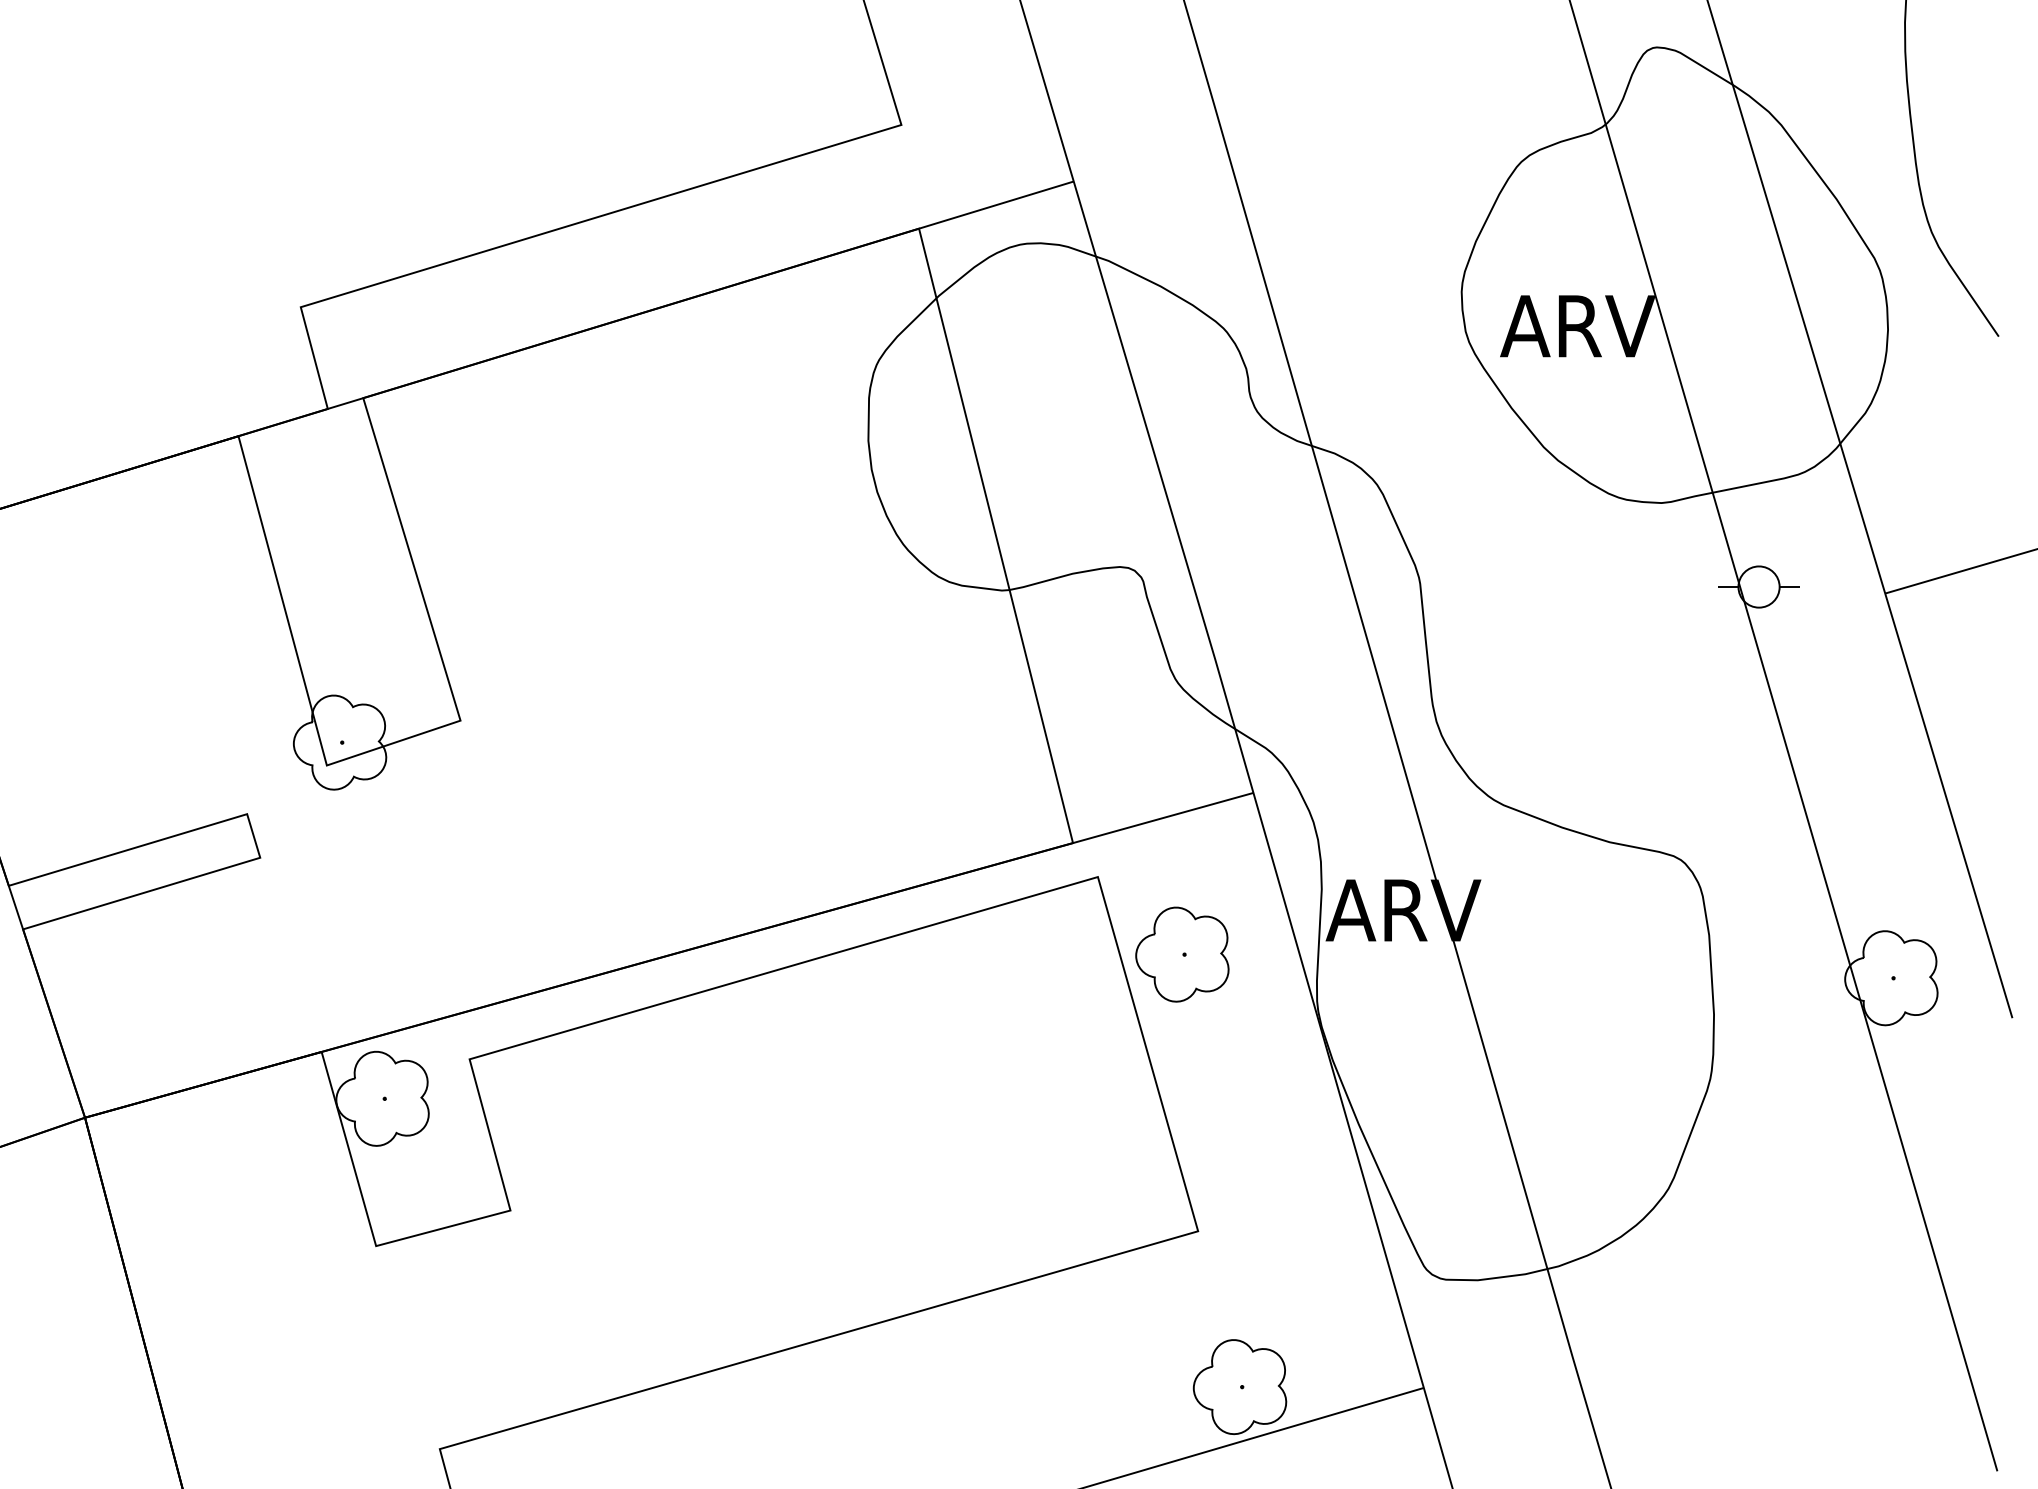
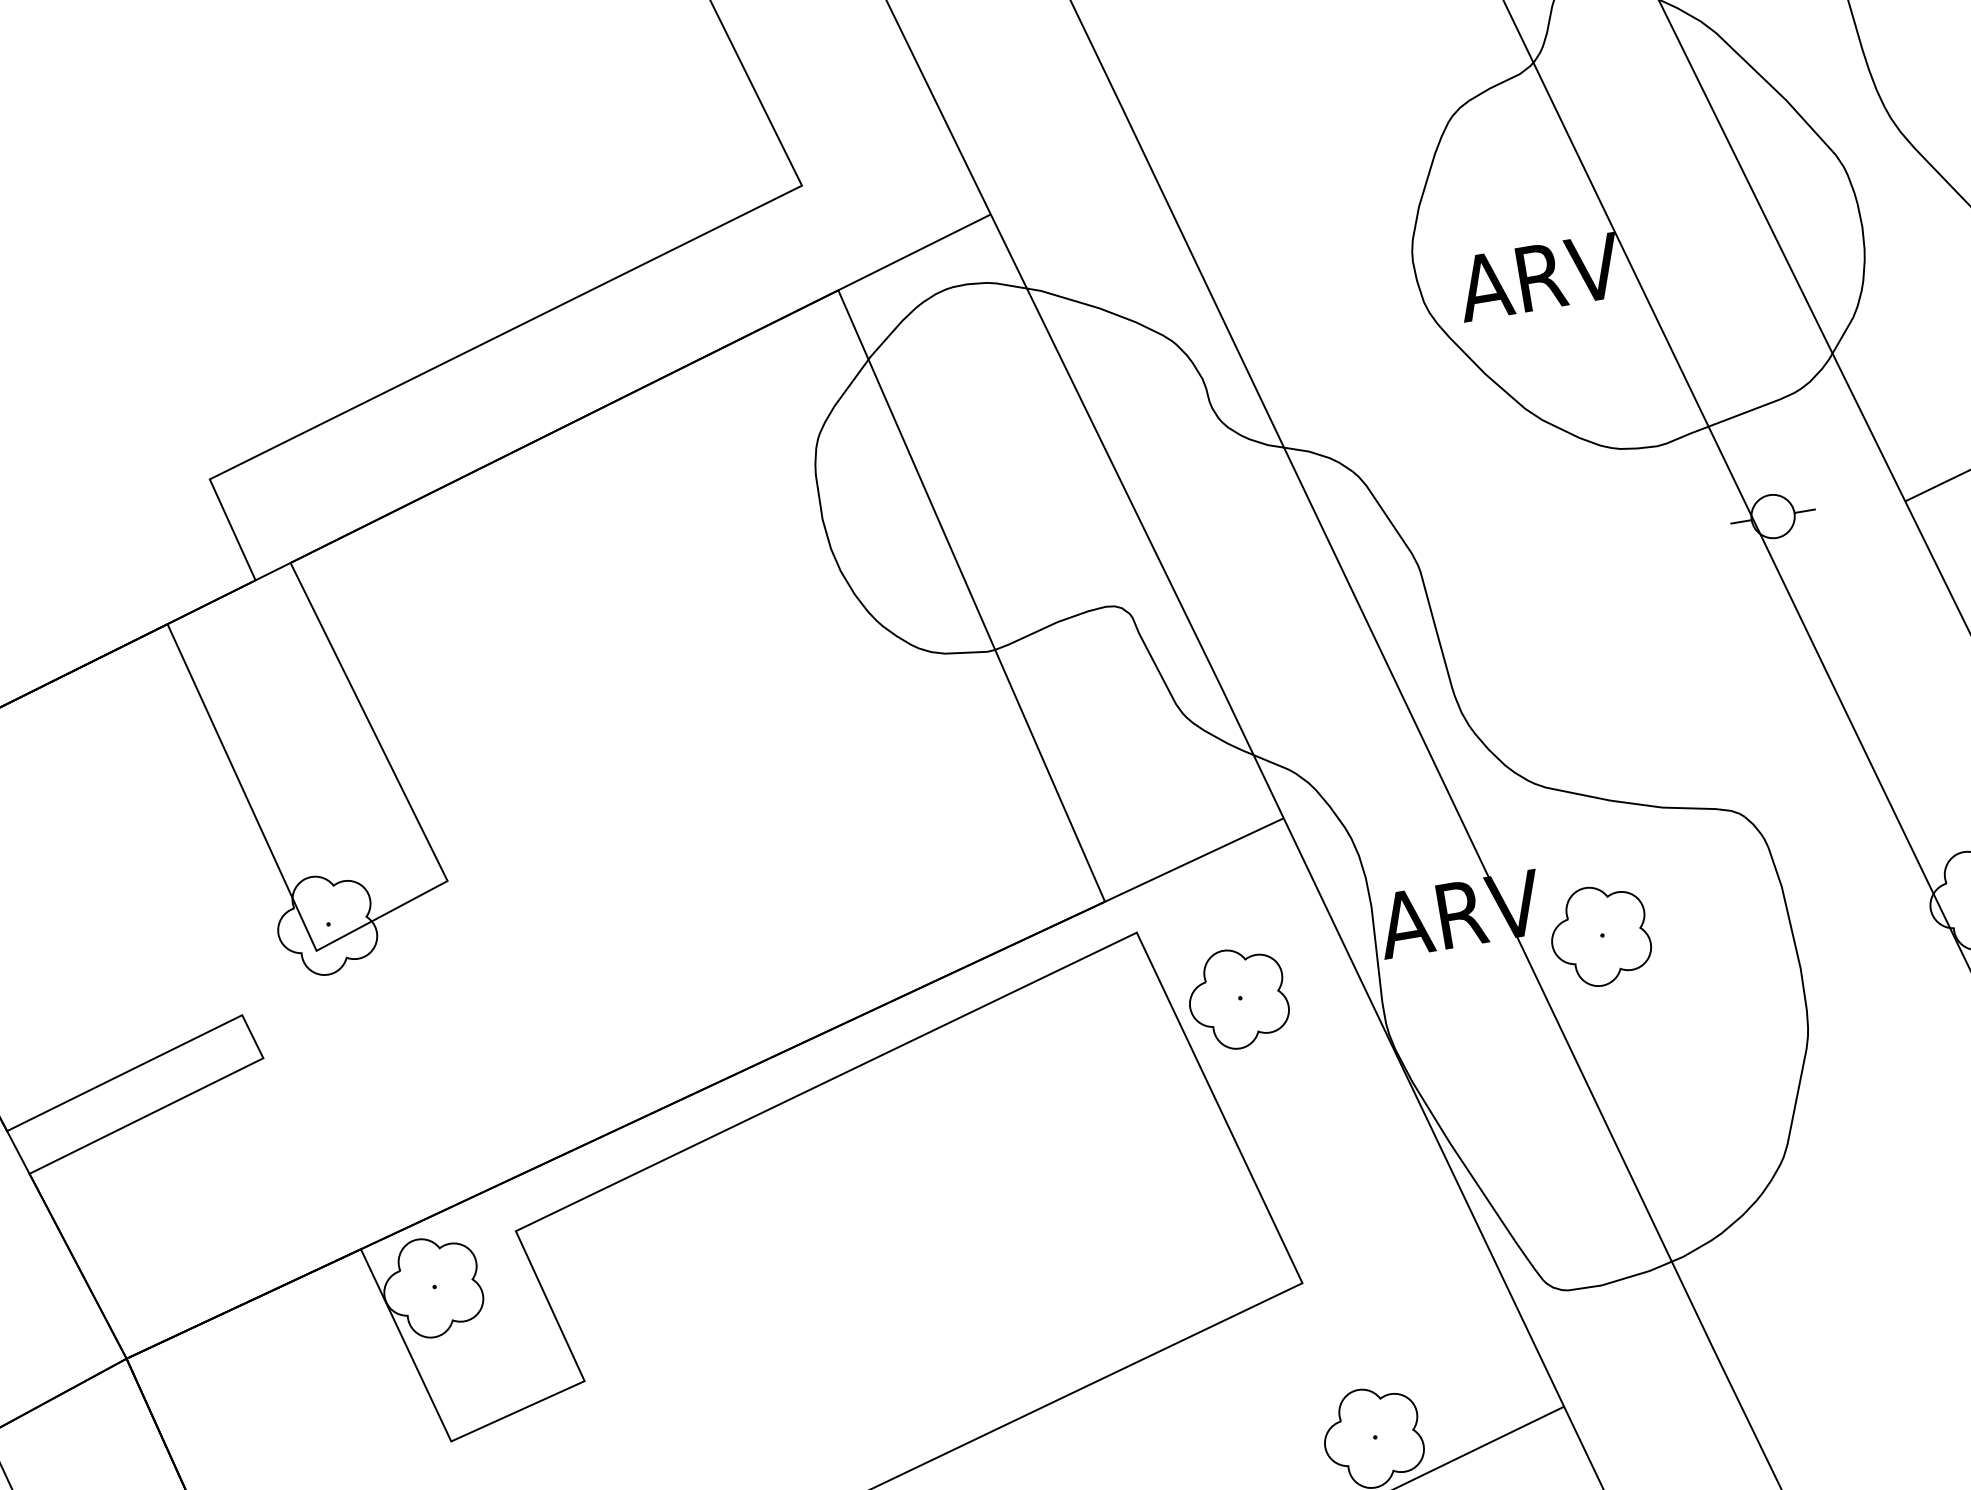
part: (1531, 952) -> (1600, 935), added

